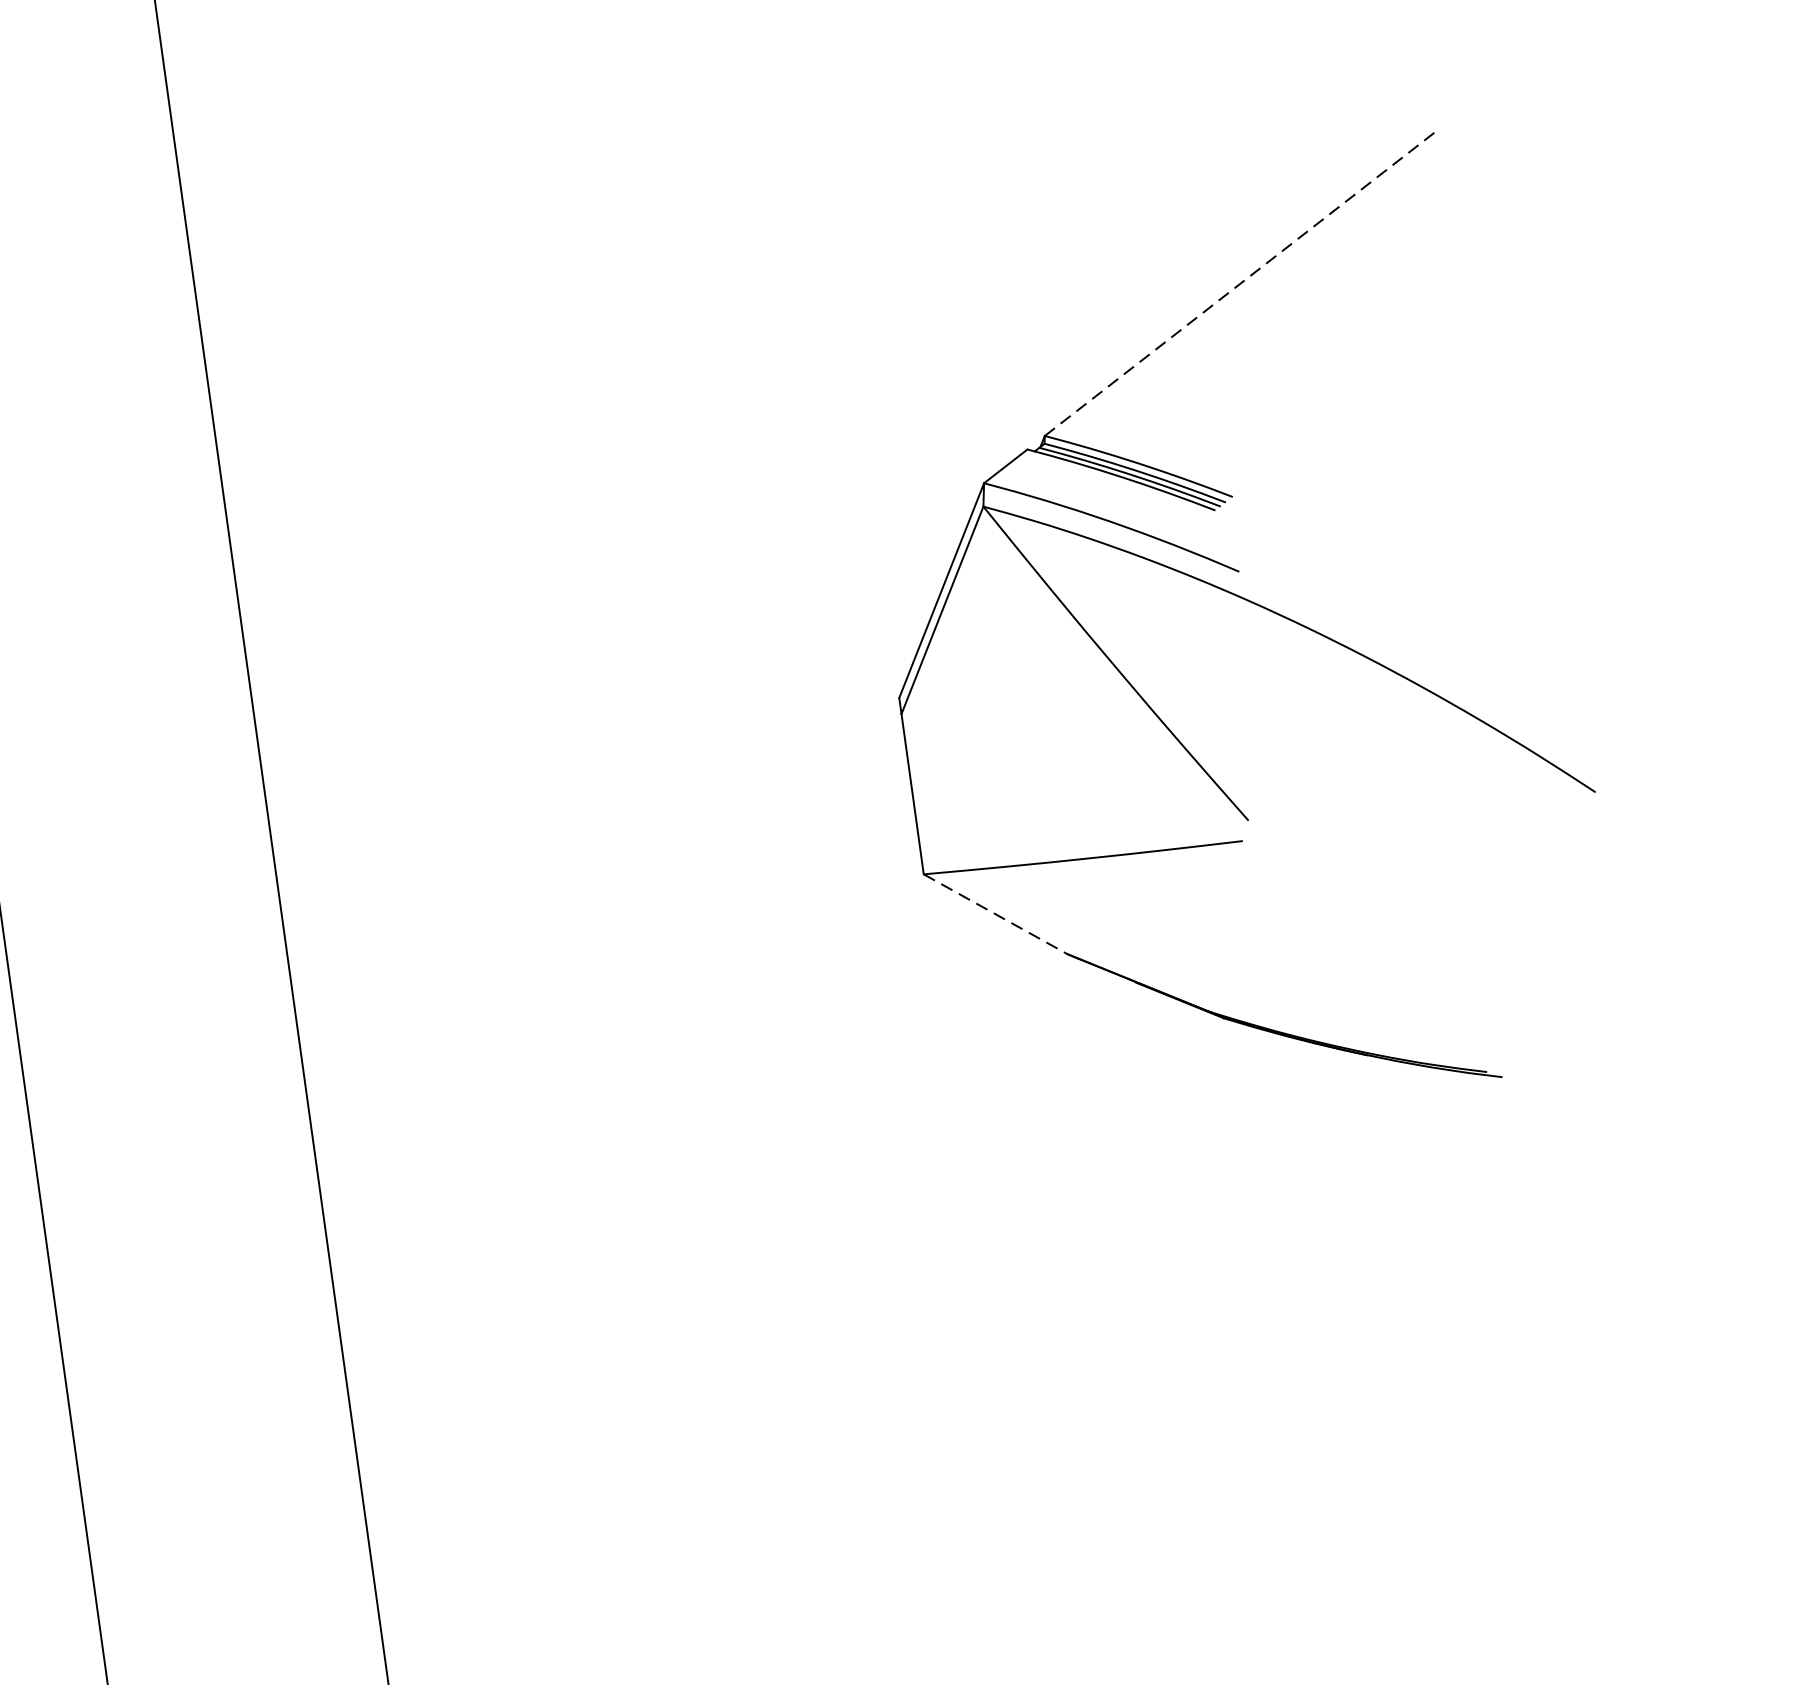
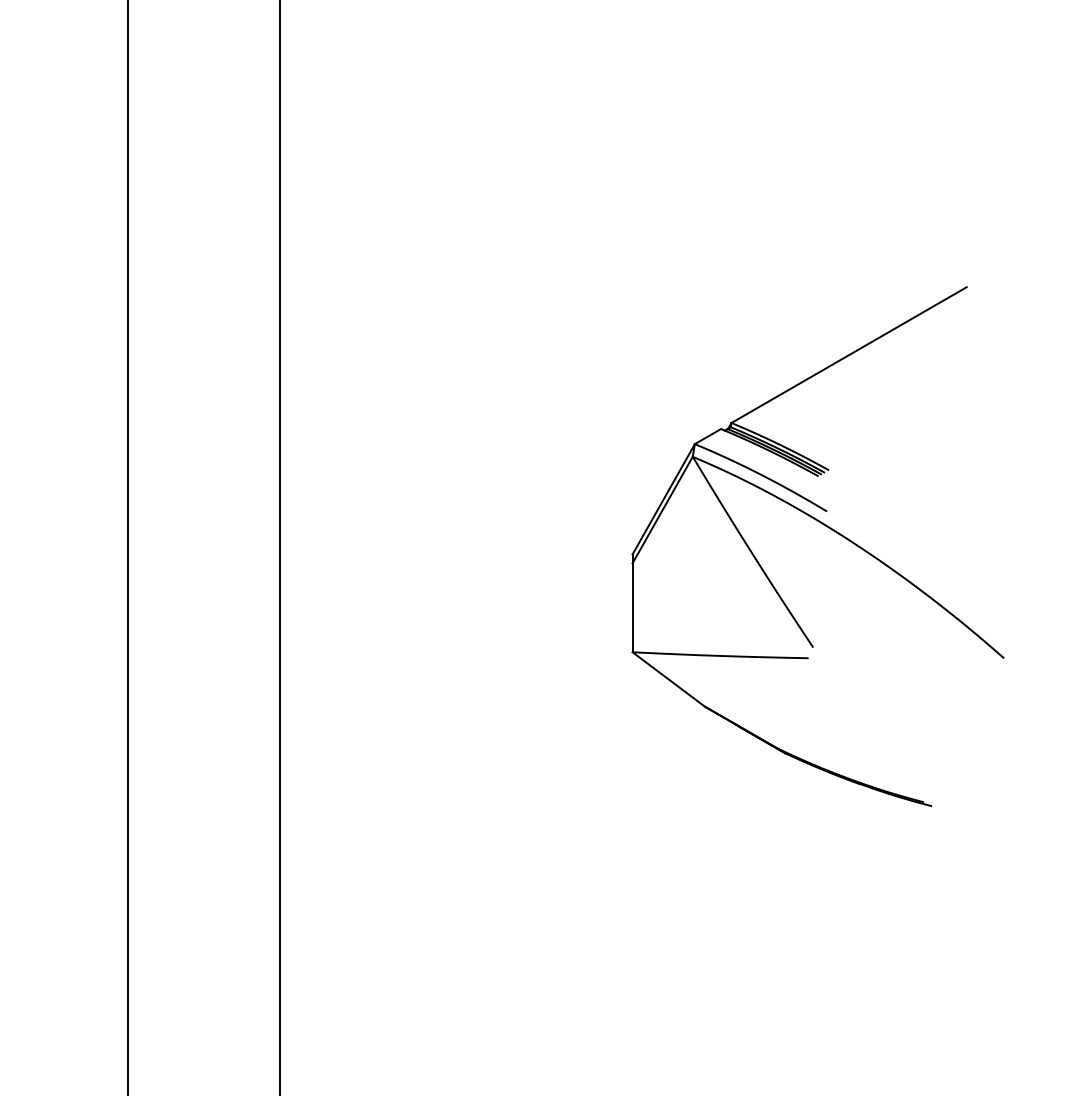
line: (1240, 284) -> (849, 355), dashed -> solid
line: (997, 914) -> (669, 679), dashed -> solid

